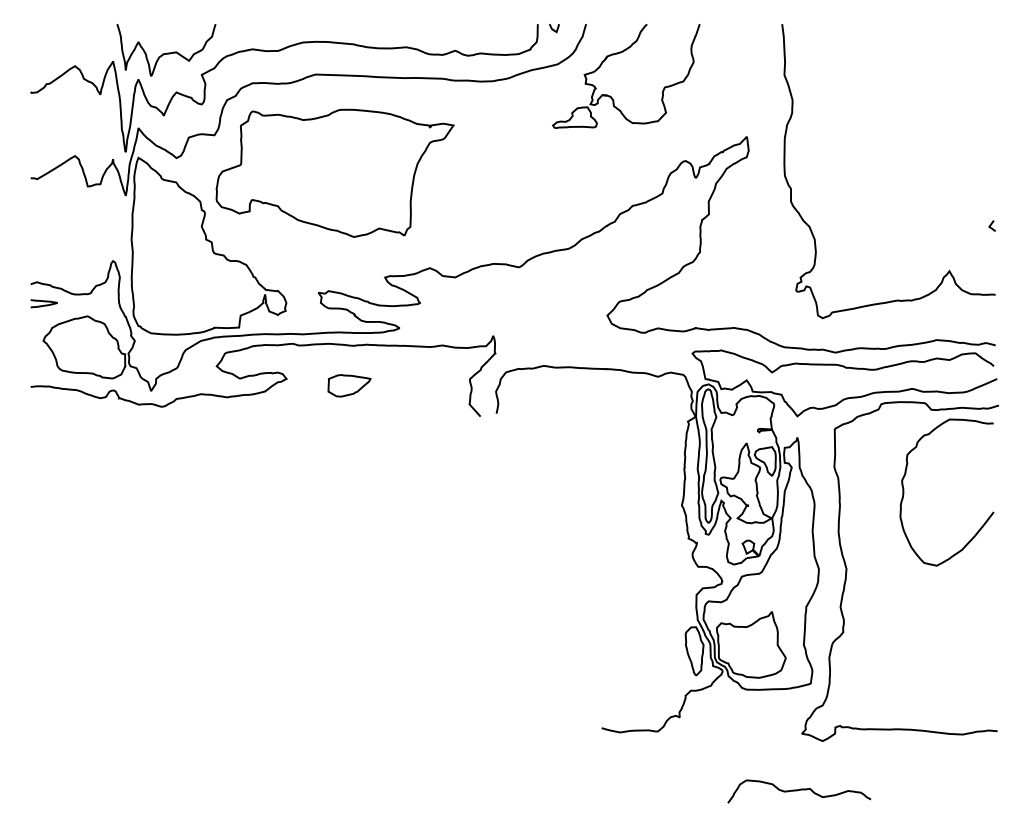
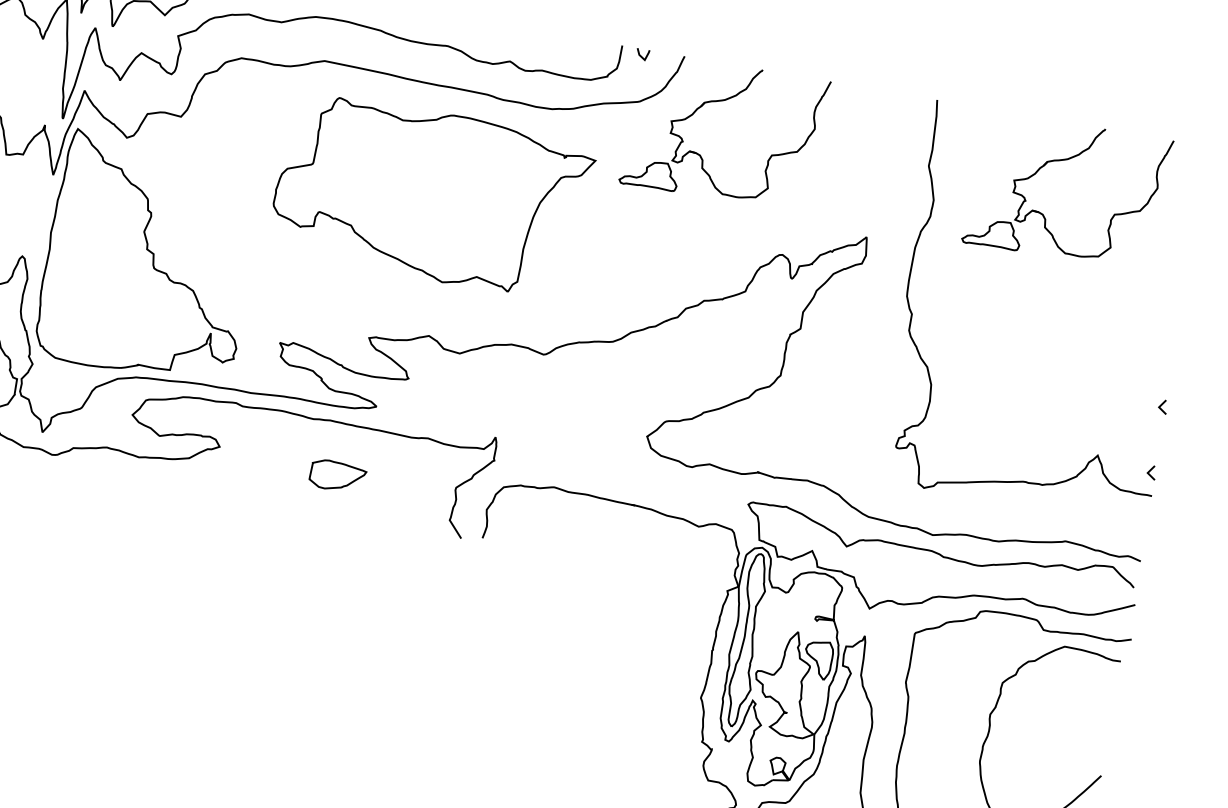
part: (886, 53) -> (1065, 160), added
part: (334, 172) -> (431, 194), moved
line: (991, 276) -> (1150, 471), added
part: (349, 385) -> (337, 475), moved

